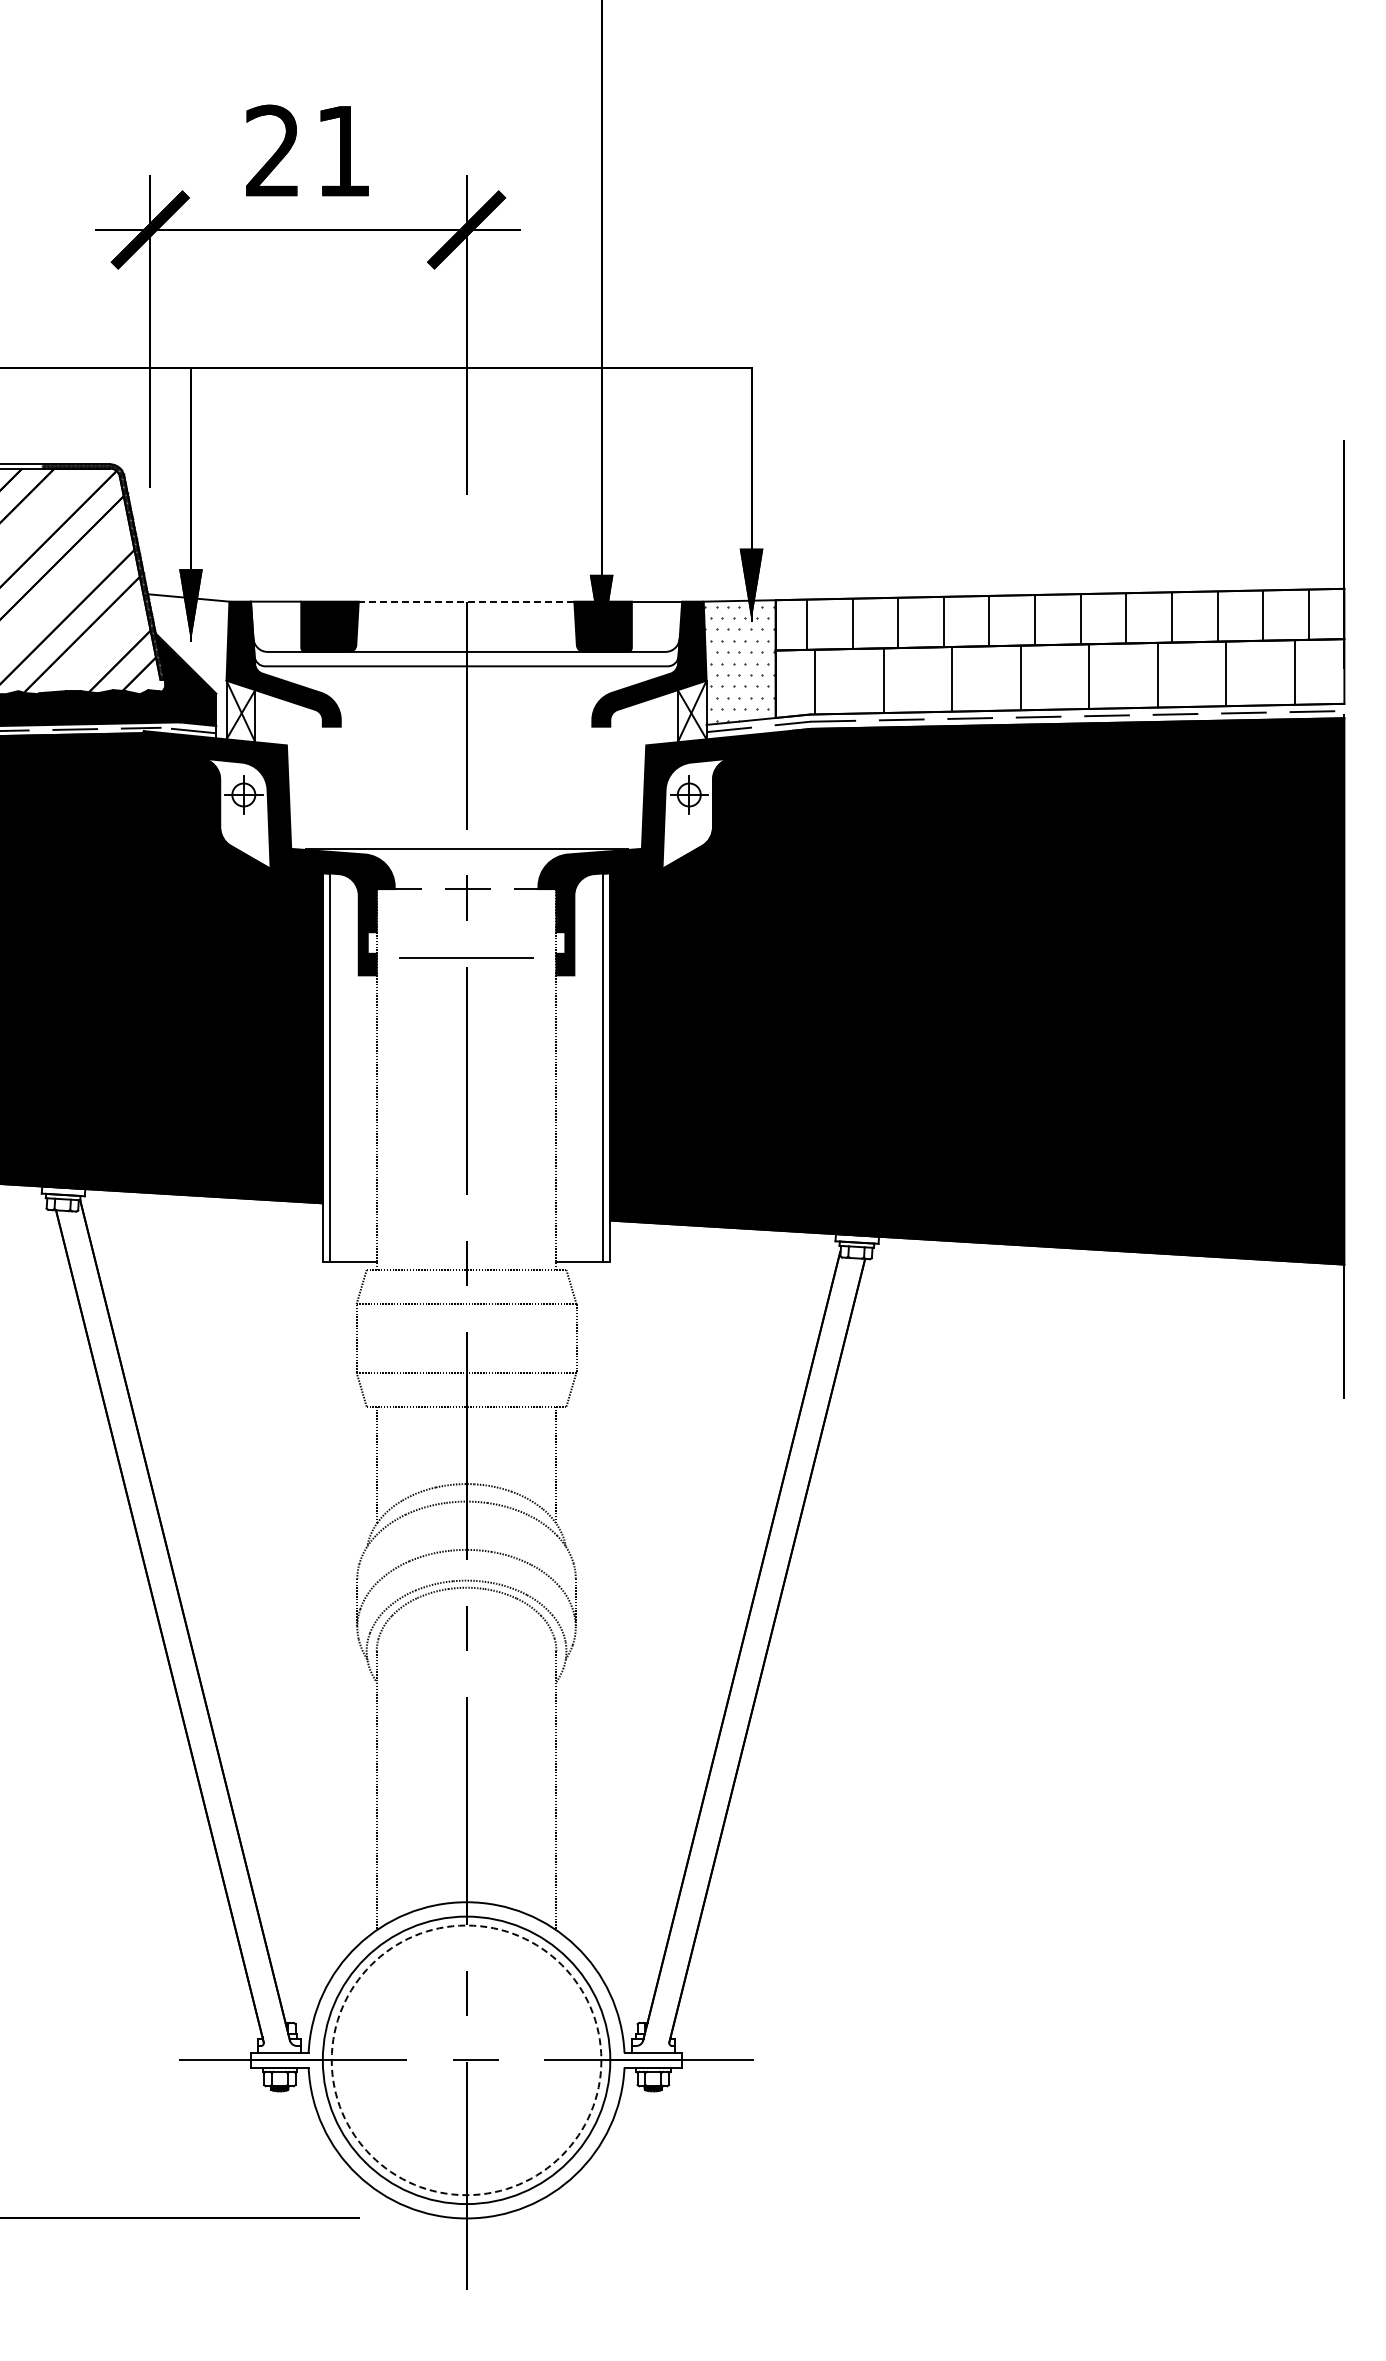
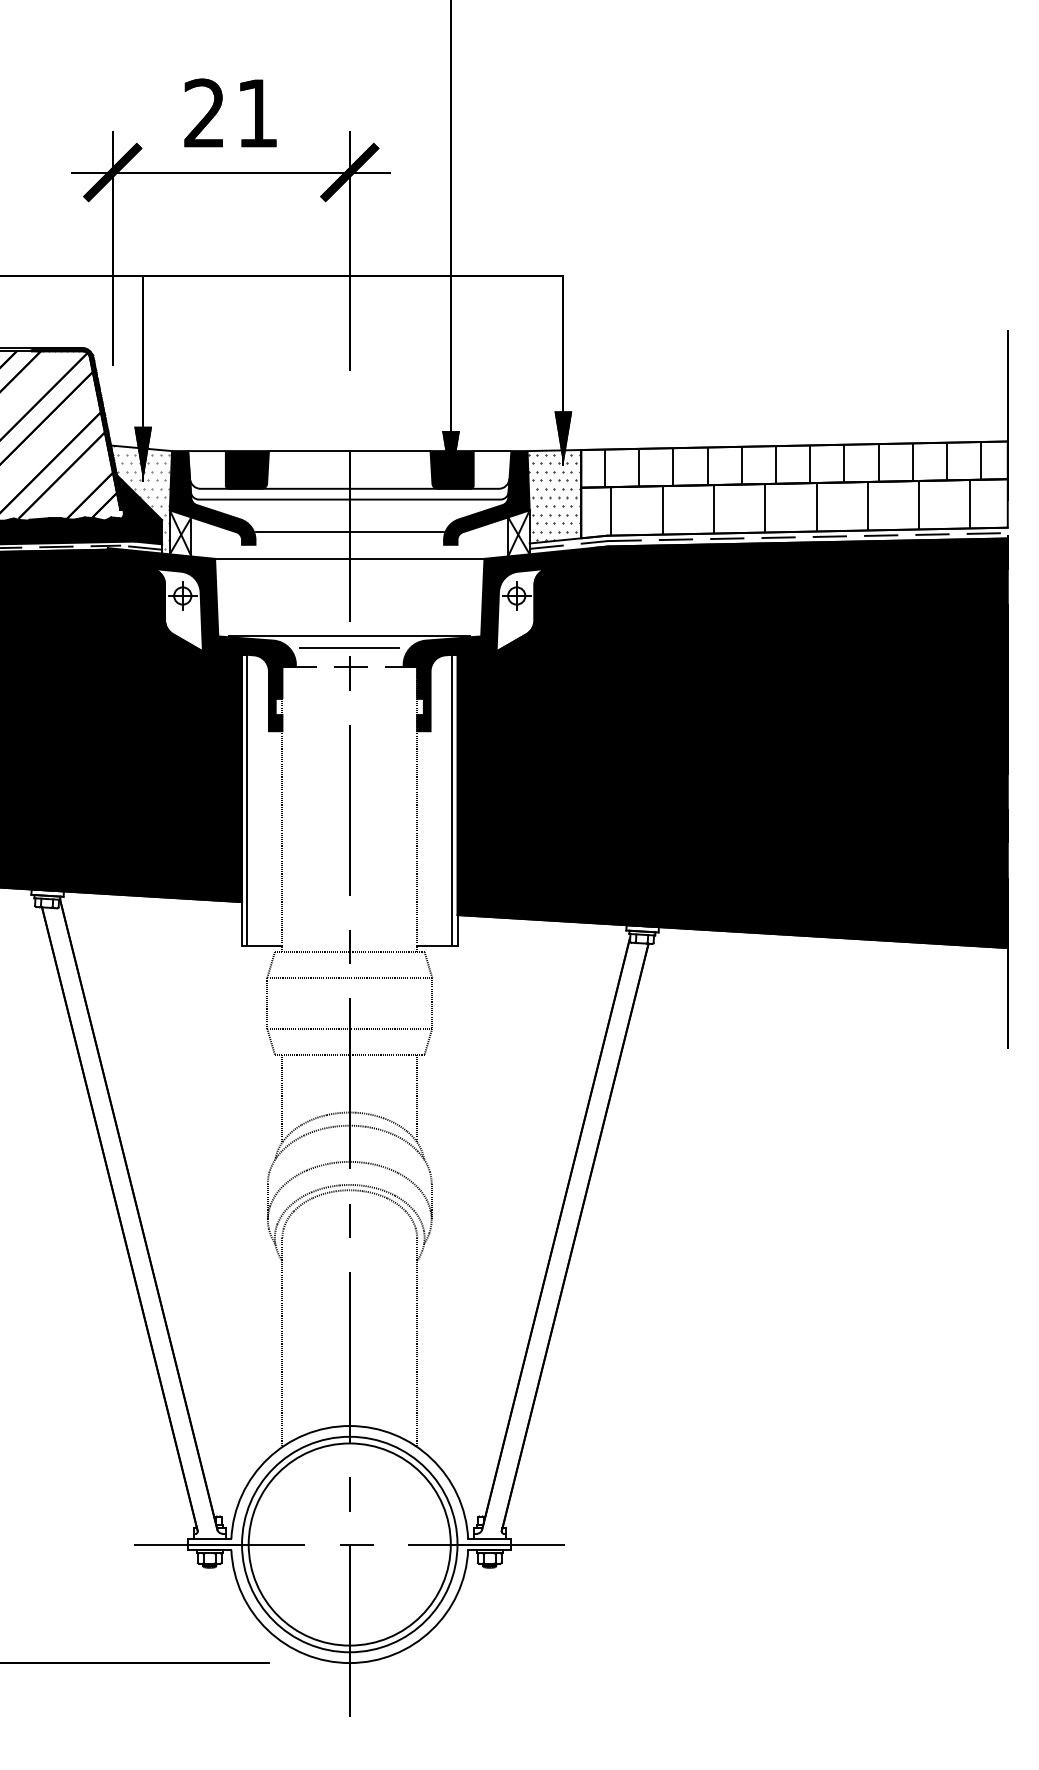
line: (466, 601) -> (349, 450), dashed -> solid
hatch: (188, 663) -> (141, 497), added
line: (466, 710) -> (349, 532), added
line: (466, 745) -> (349, 558), added
line: (466, 957) -> (349, 648), moved
circle: (466, 2060) -> (349, 1544), dashed -> solid

